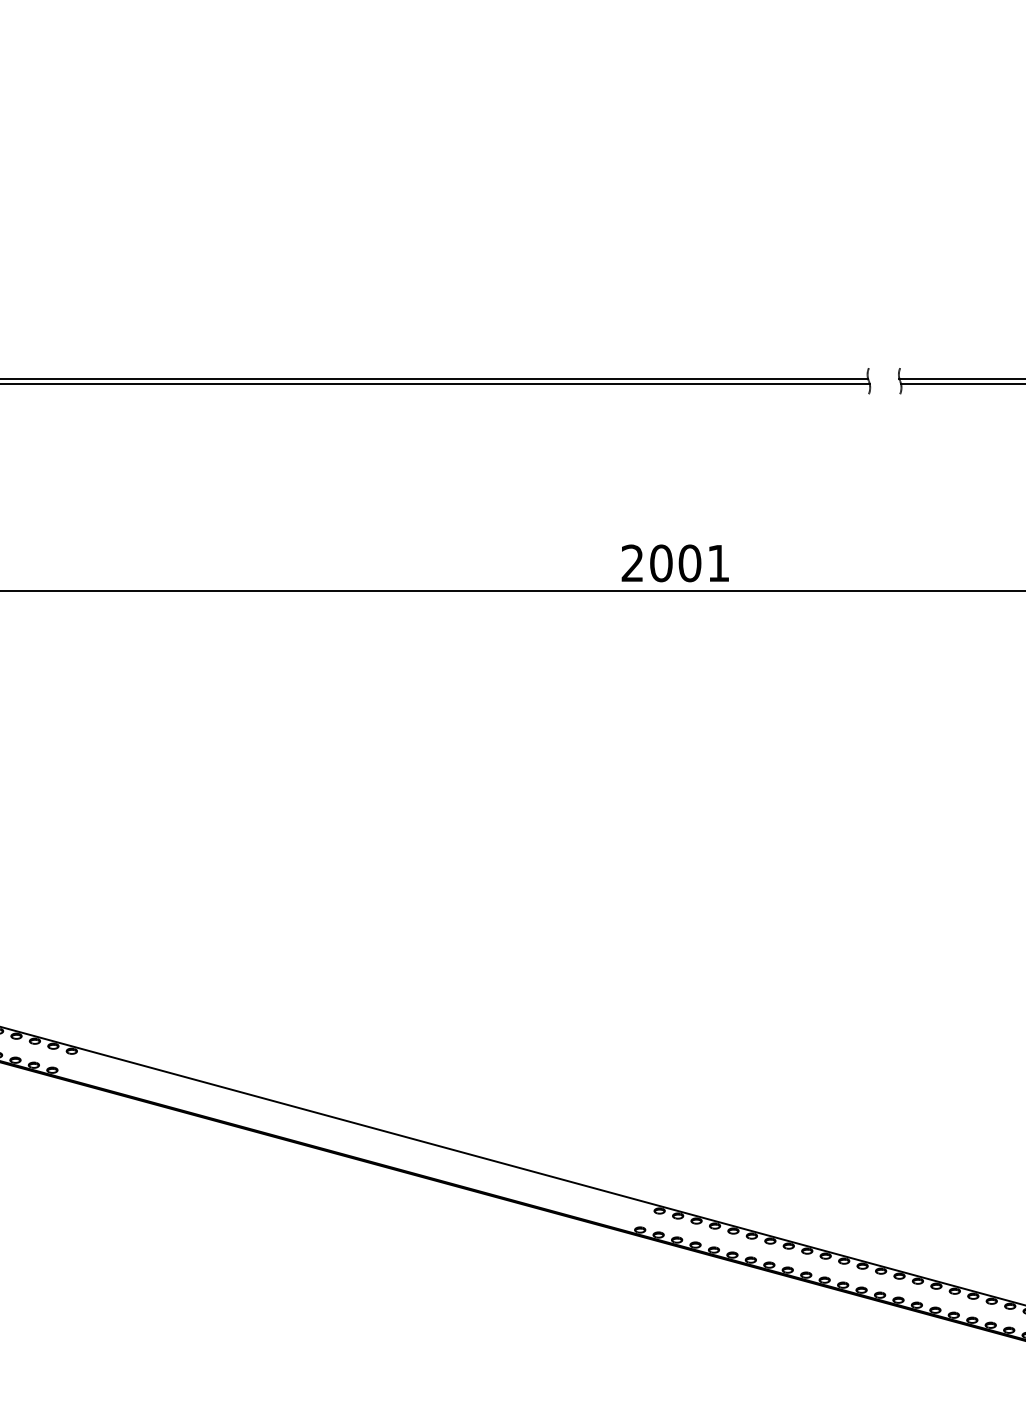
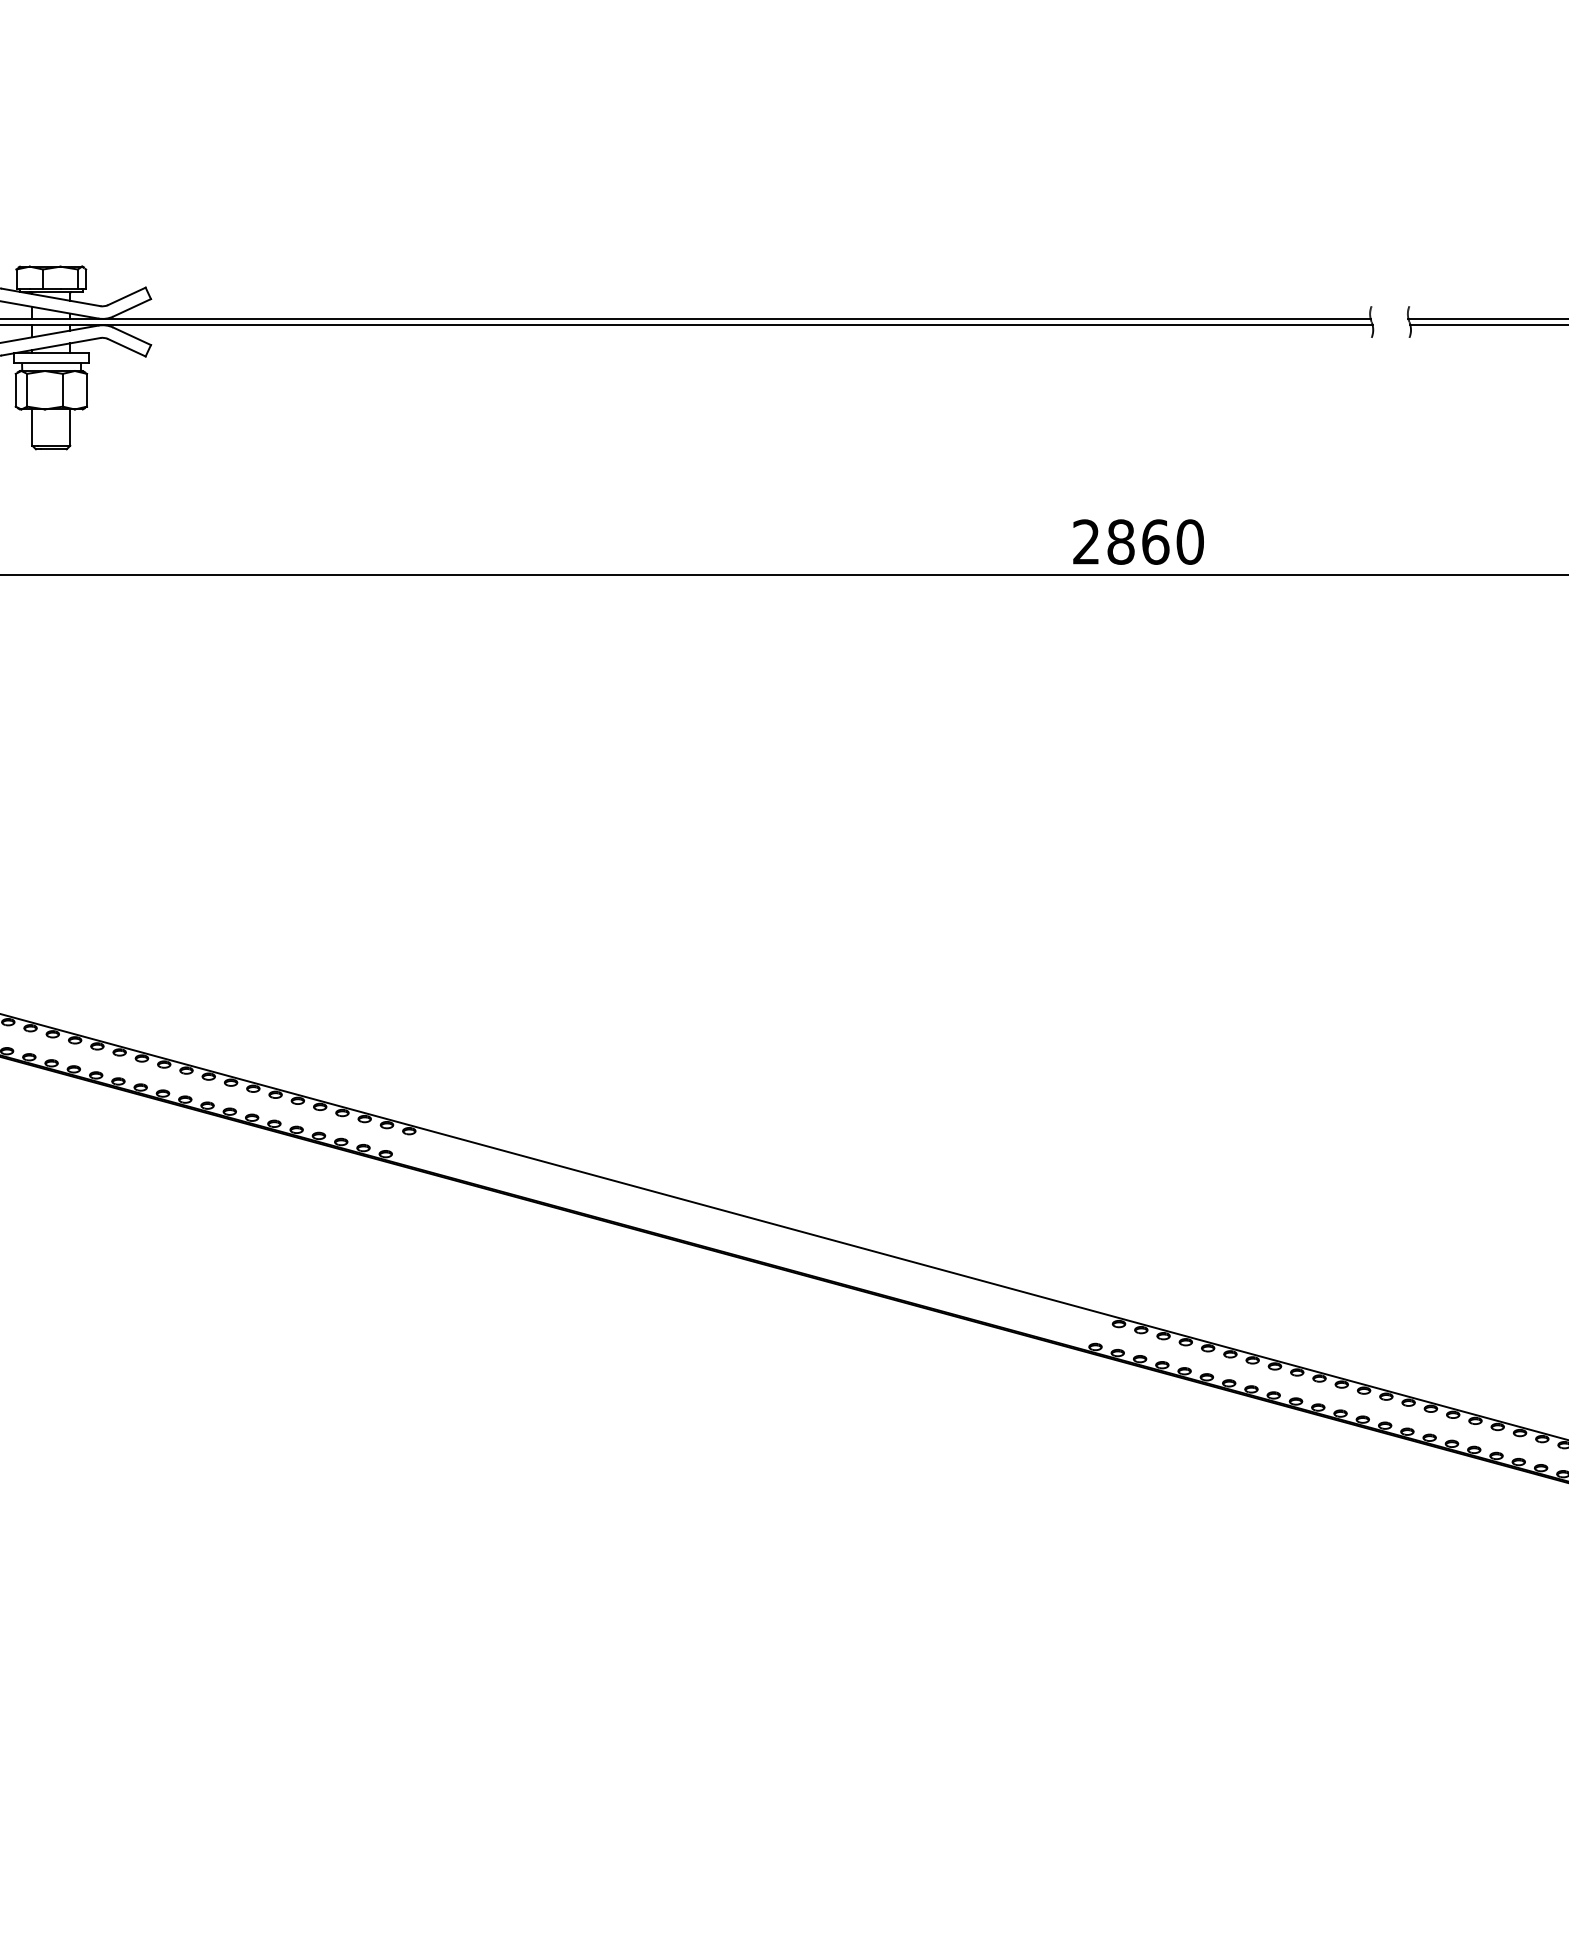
text: (689, 562) -> (1155, 541), 2001 -> 2860

